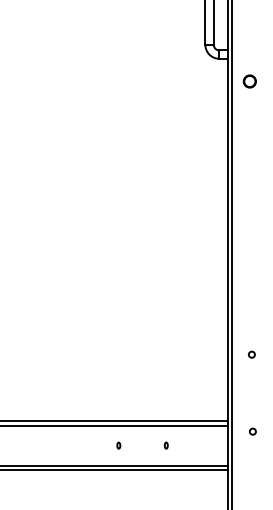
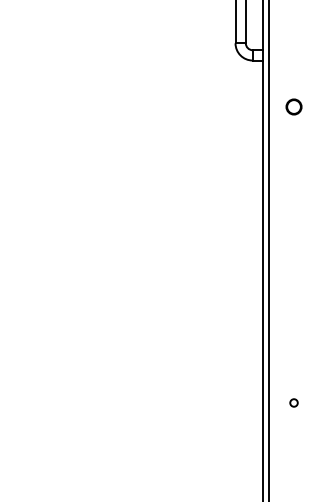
circle: (249, 81) -> (293, 106), moved
circle: (251, 354) -> (293, 402), moved

